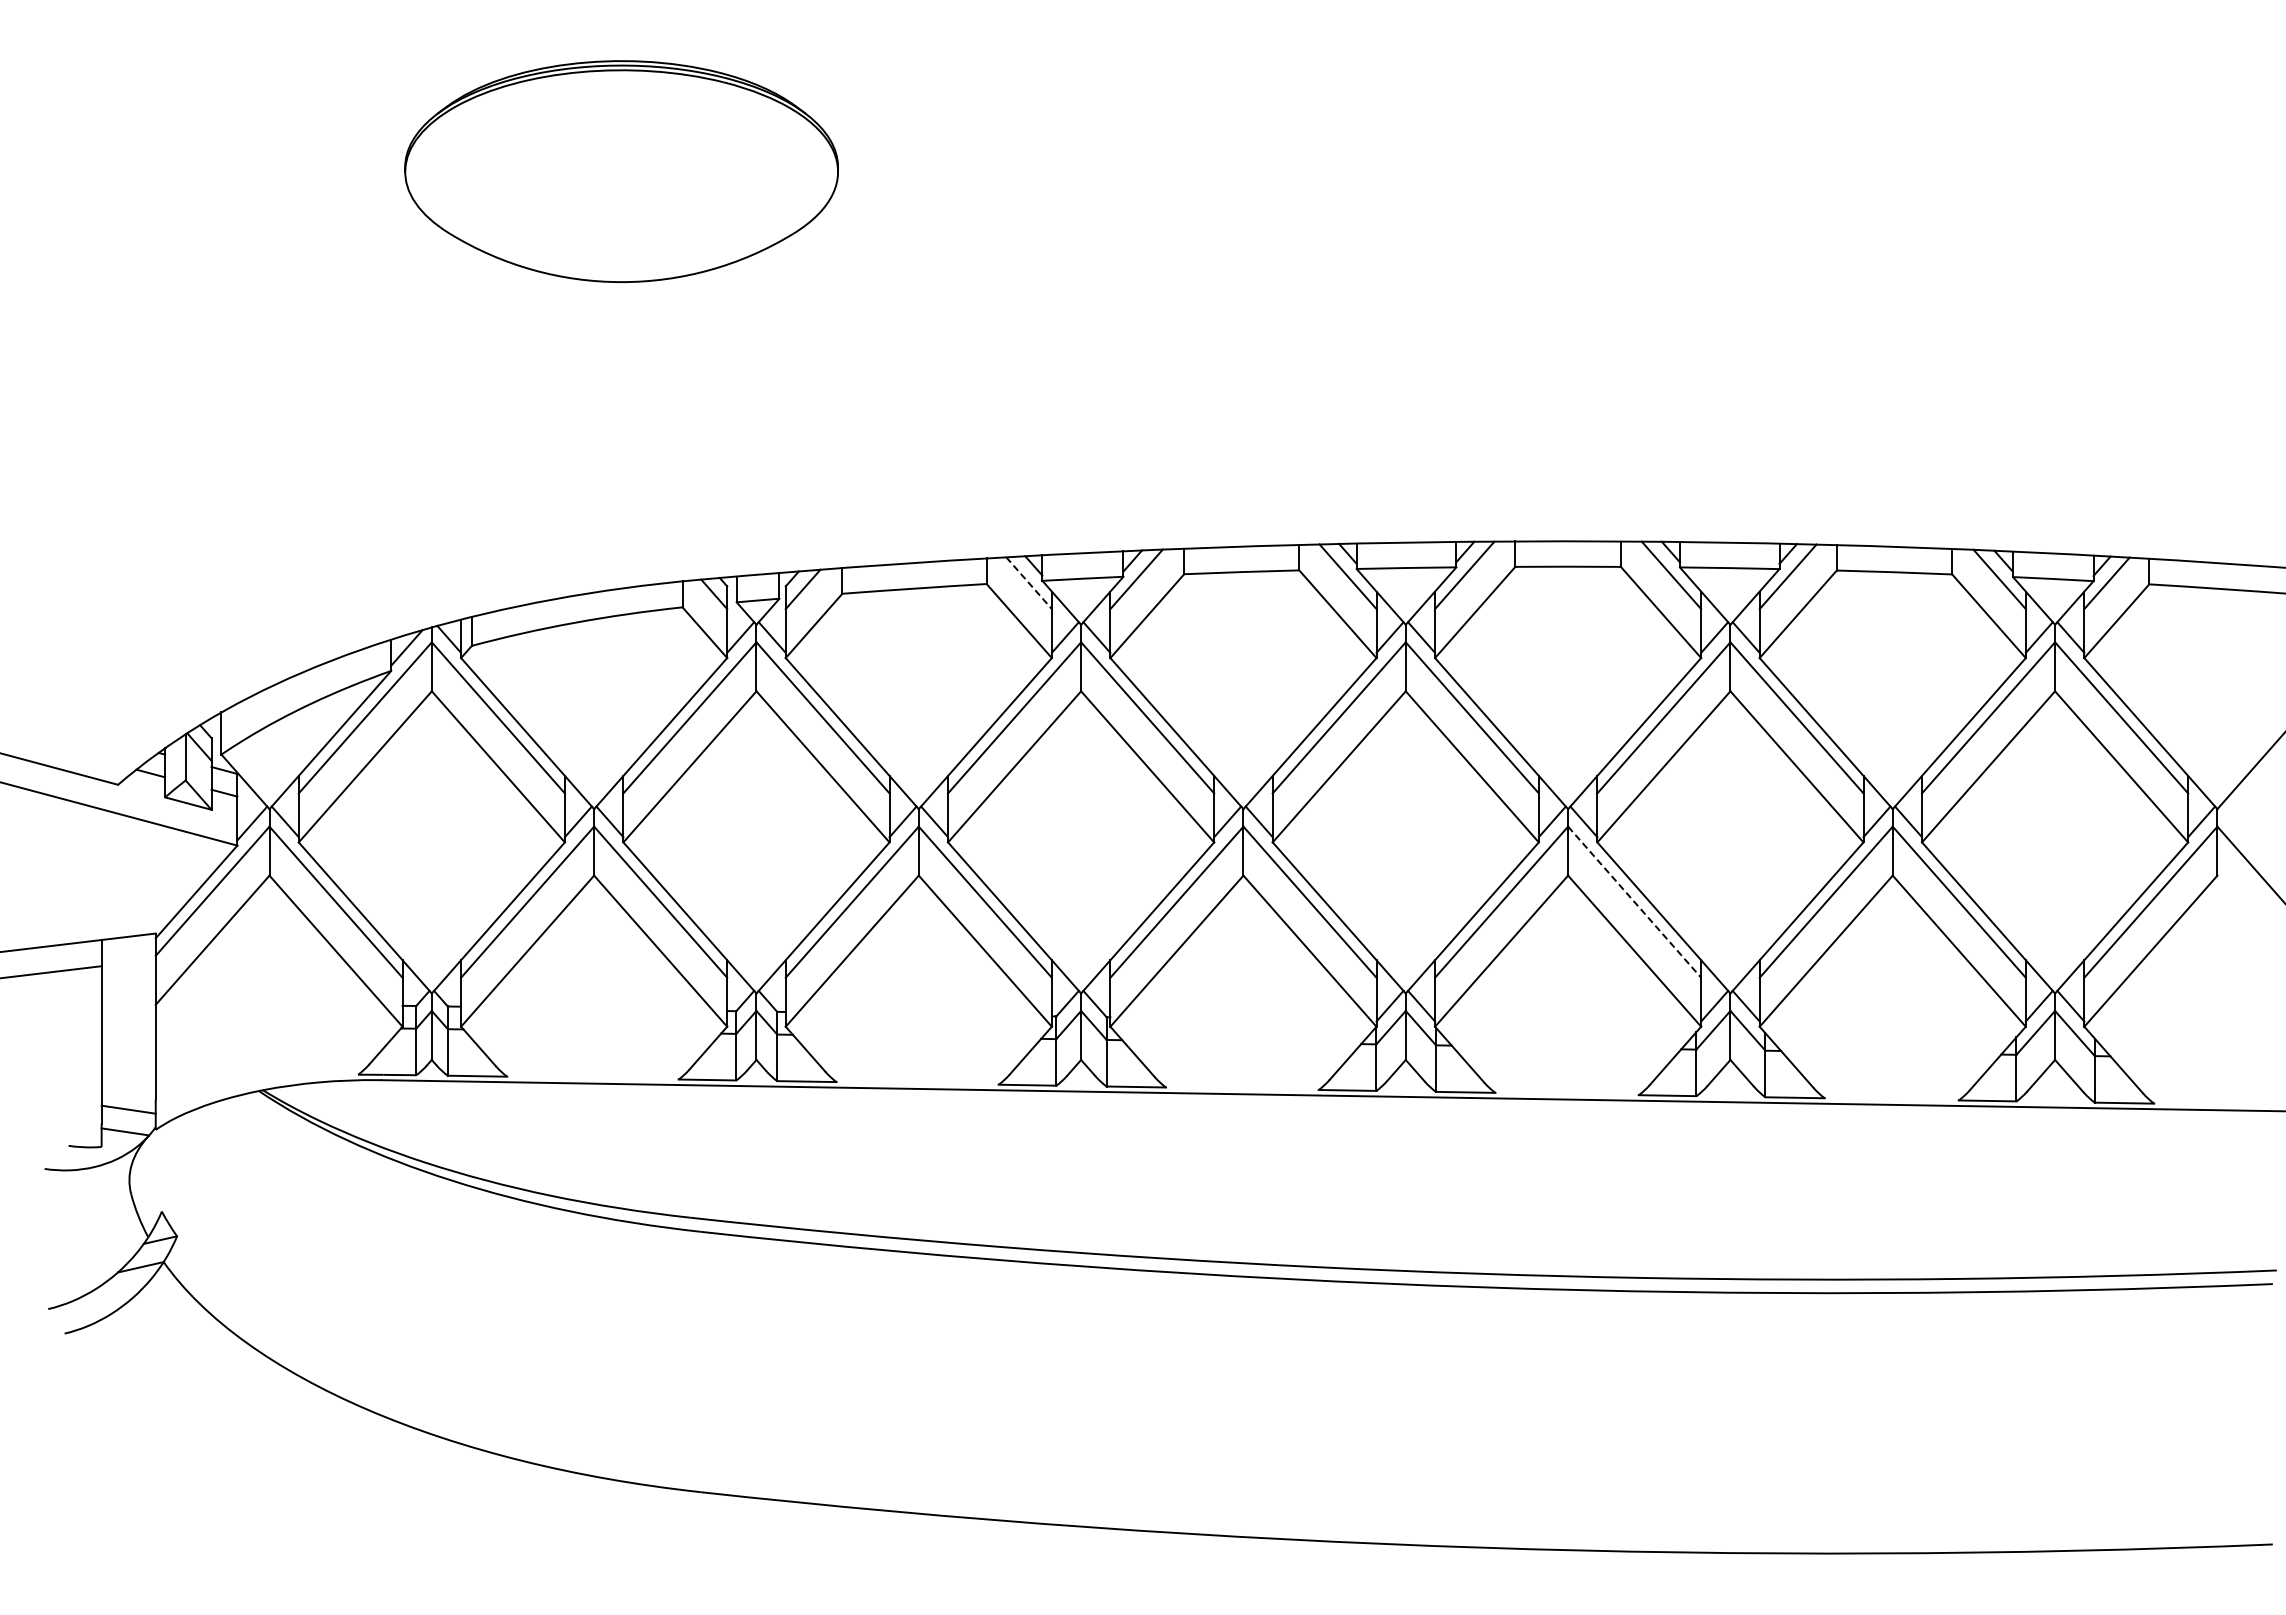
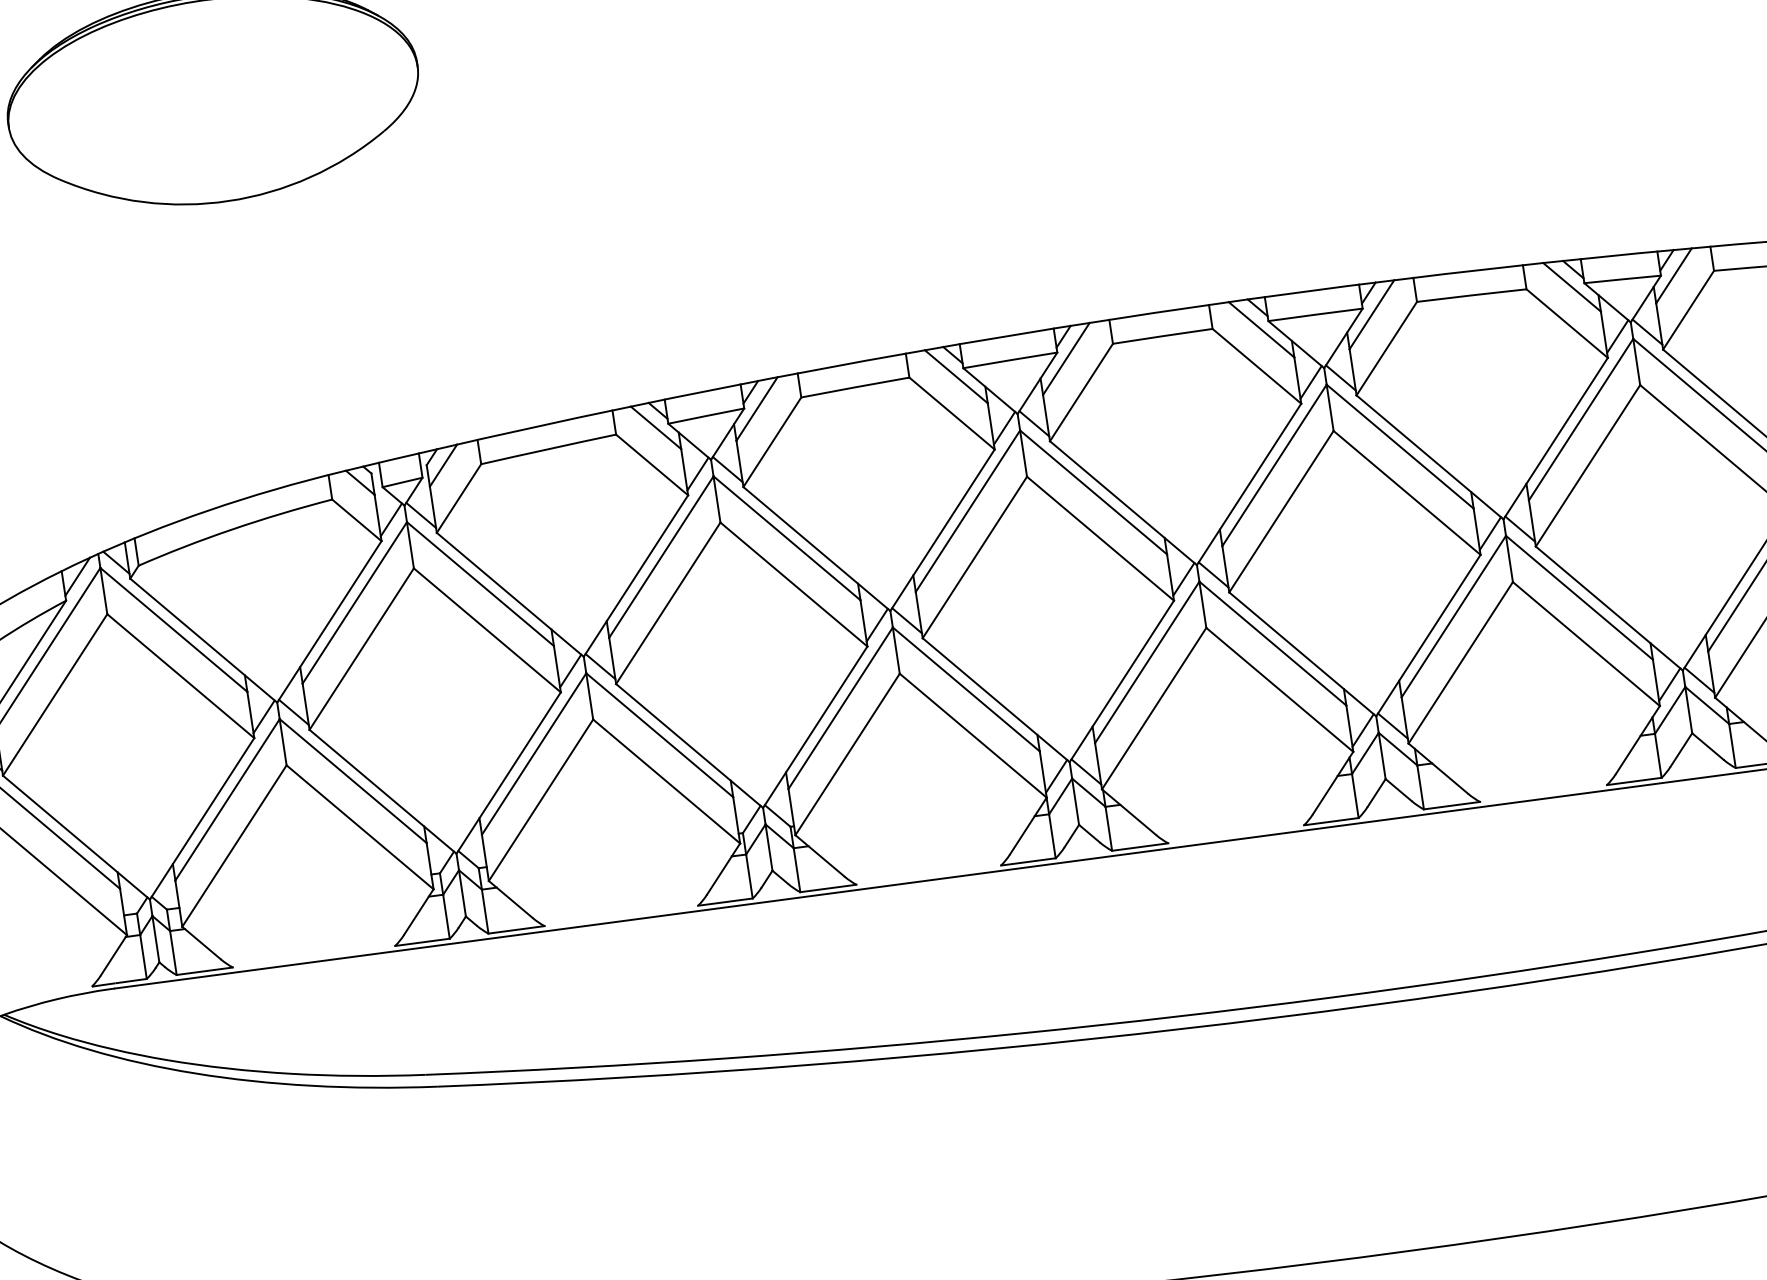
line: (1029, 583) -> (656, 428), dashed -> solid
line: (1634, 902) -> (1272, 643), dashed -> solid

